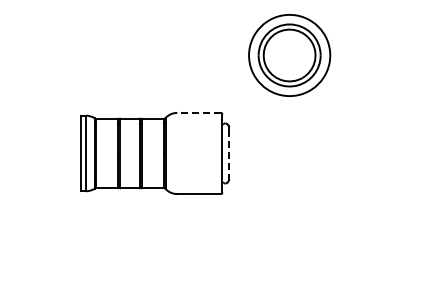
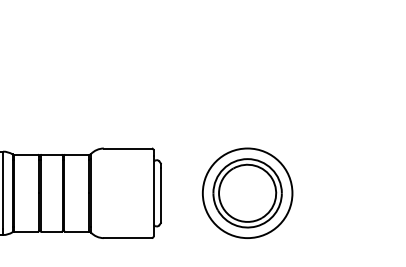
part: (289, 55) -> (247, 193), moved
line: (199, 112) -> (128, 148), dashed -> solid
line: (229, 154) -> (161, 194), dashed -> solid

